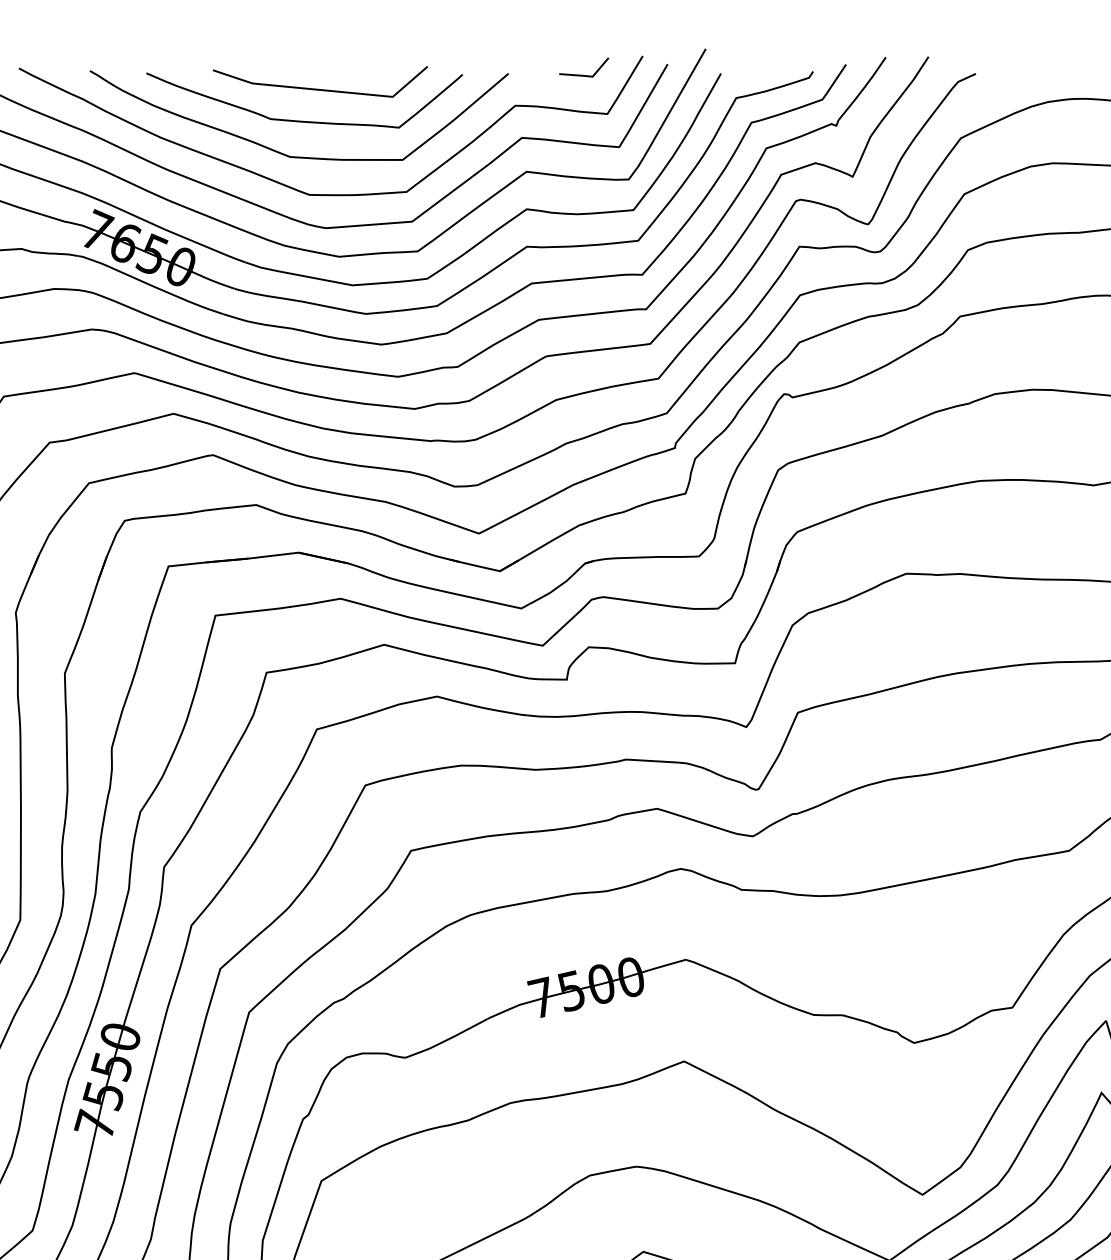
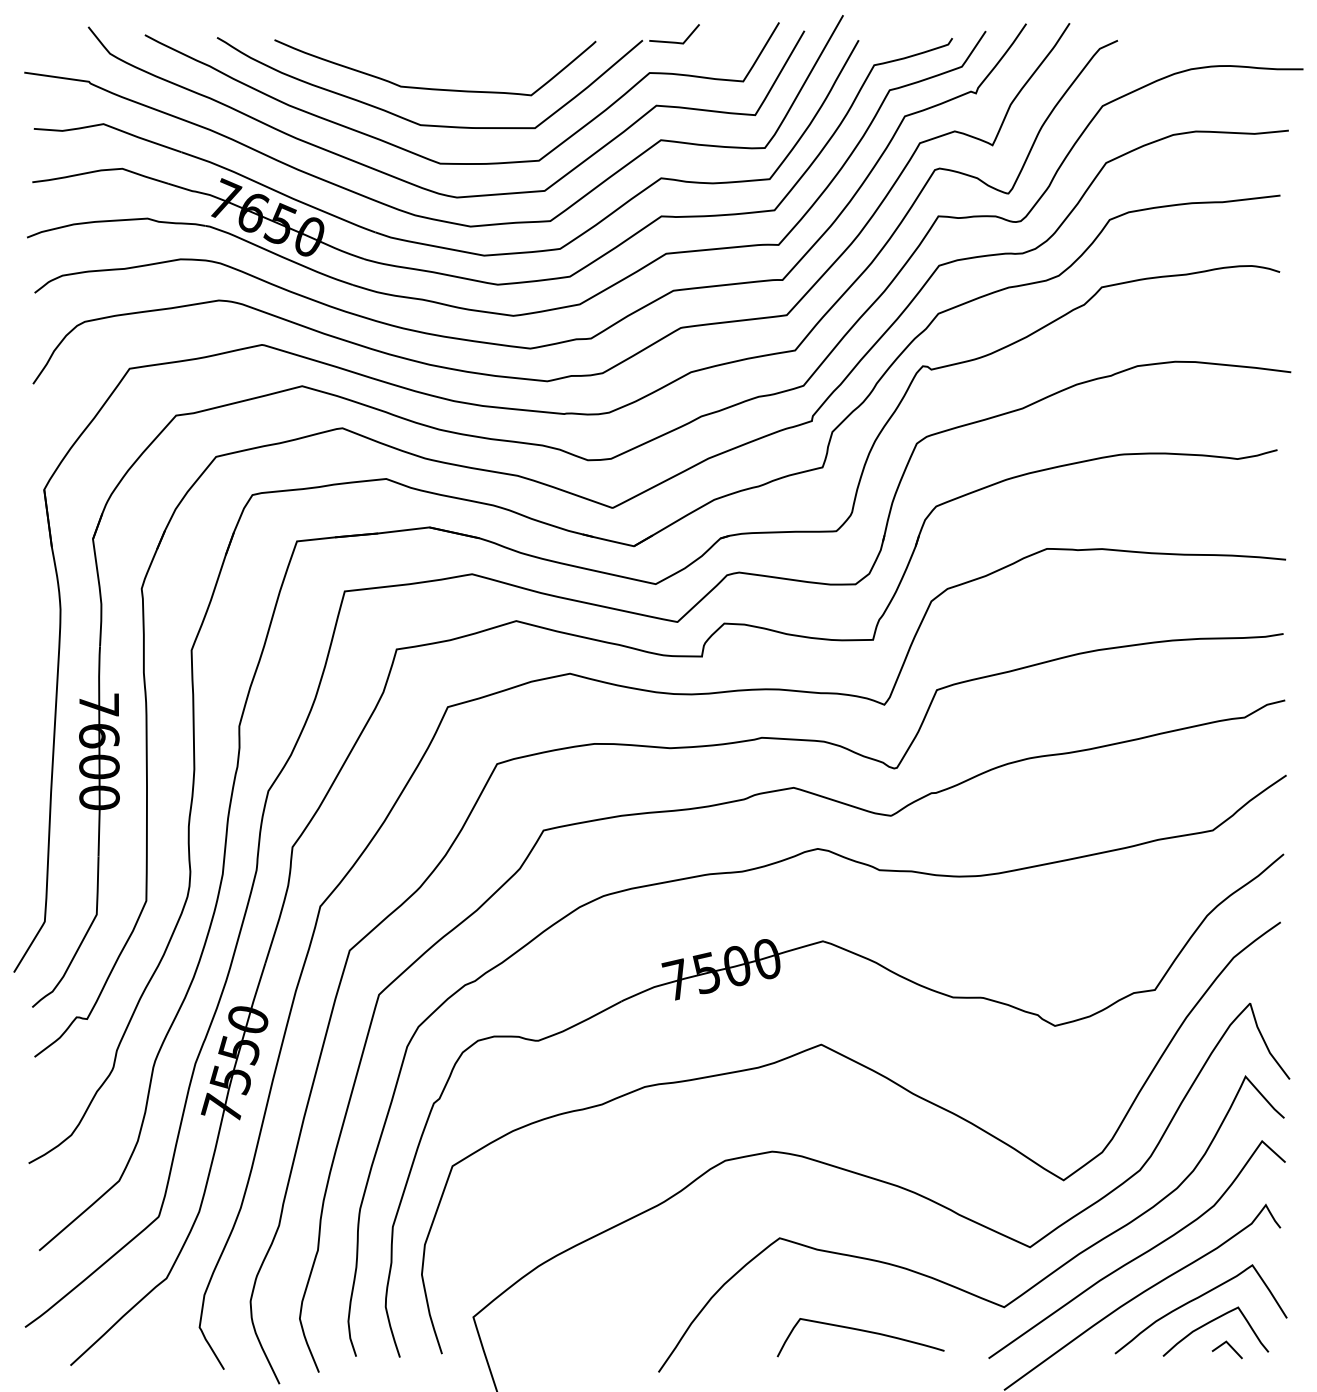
line: (584, 74) -> (674, 41), moved
curve: (318, 88) -> (449, 55), removed

